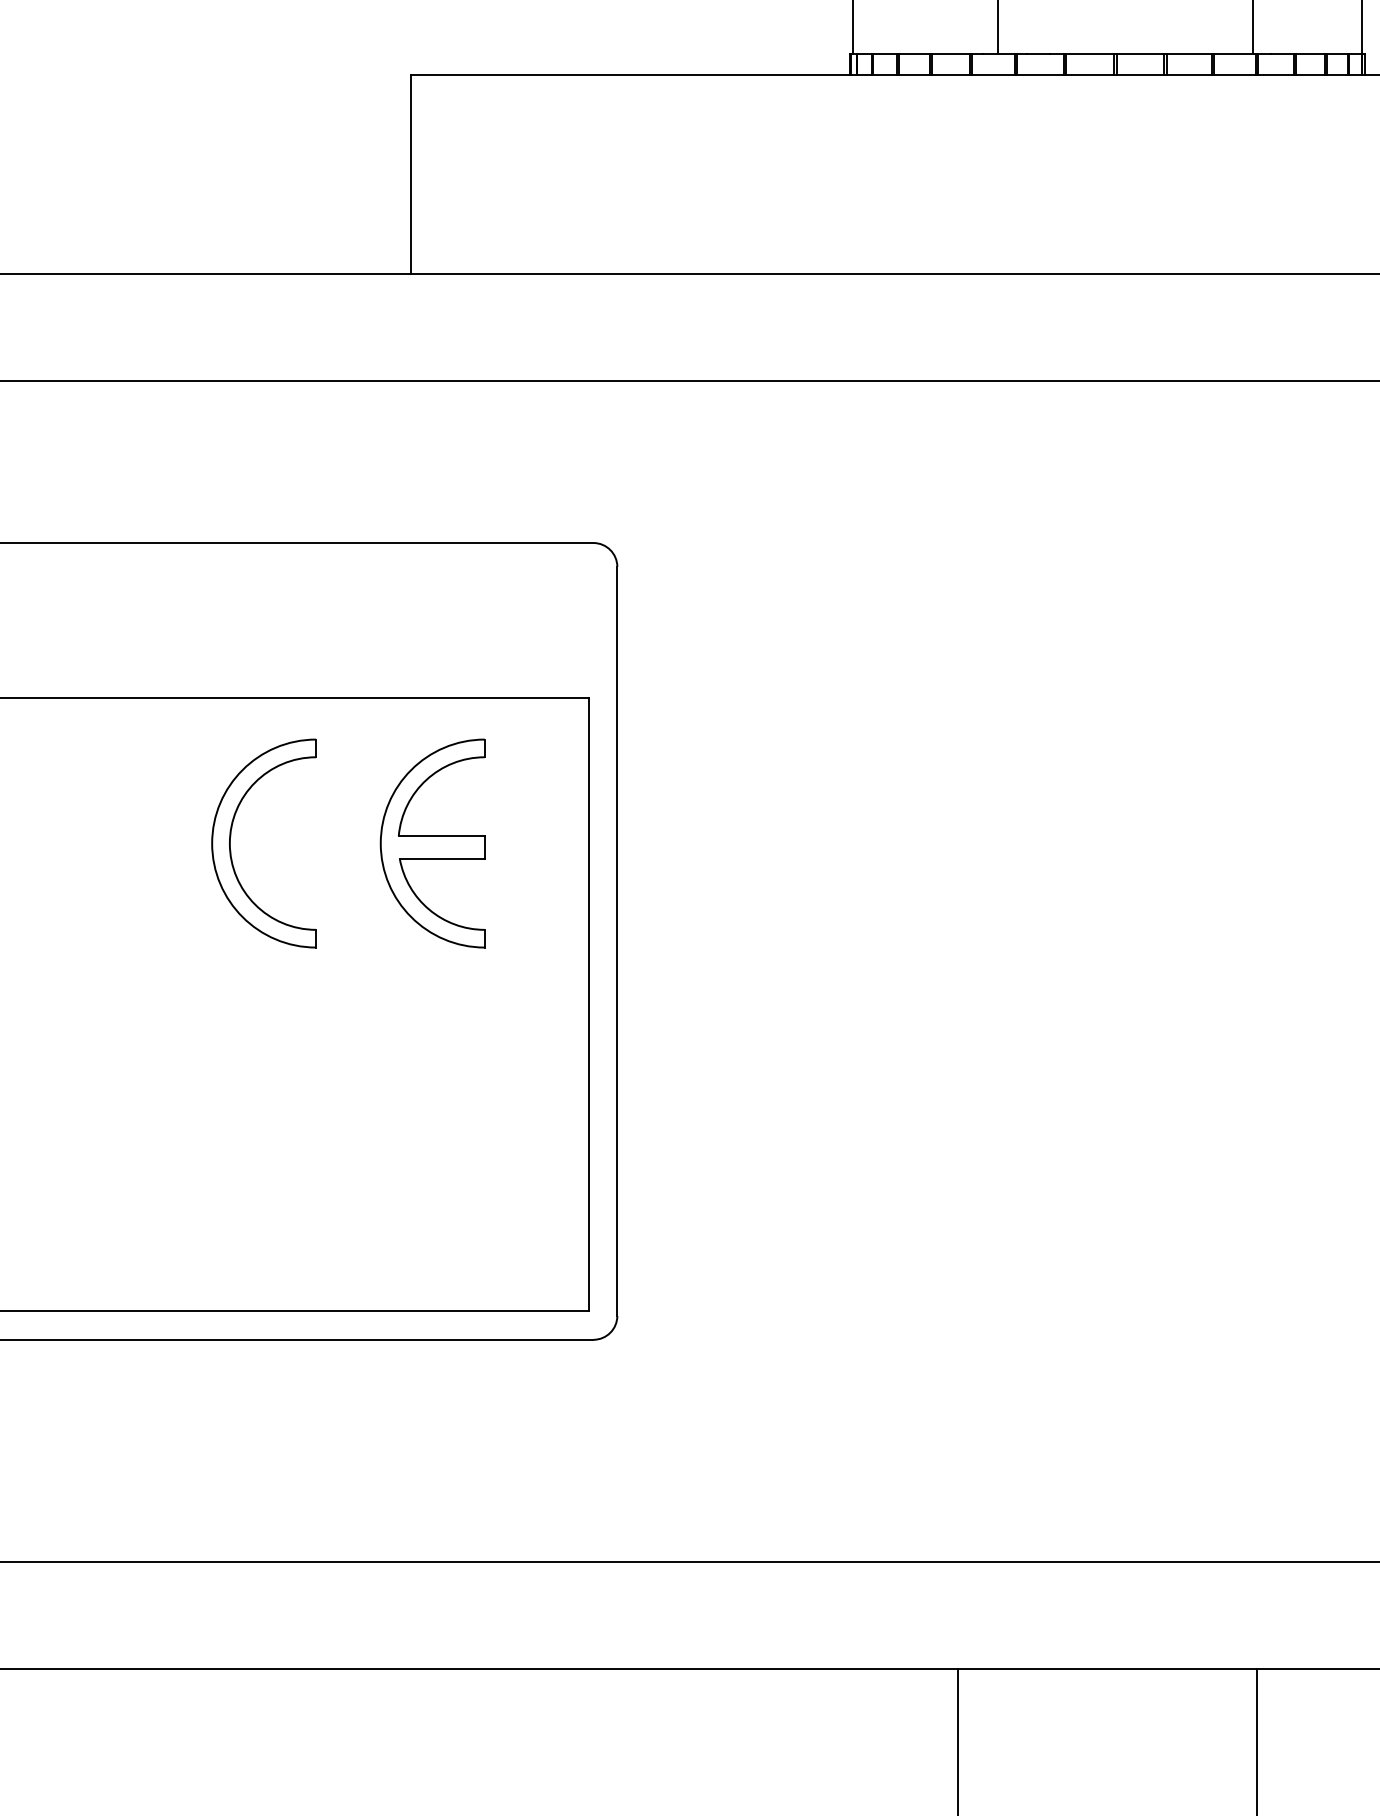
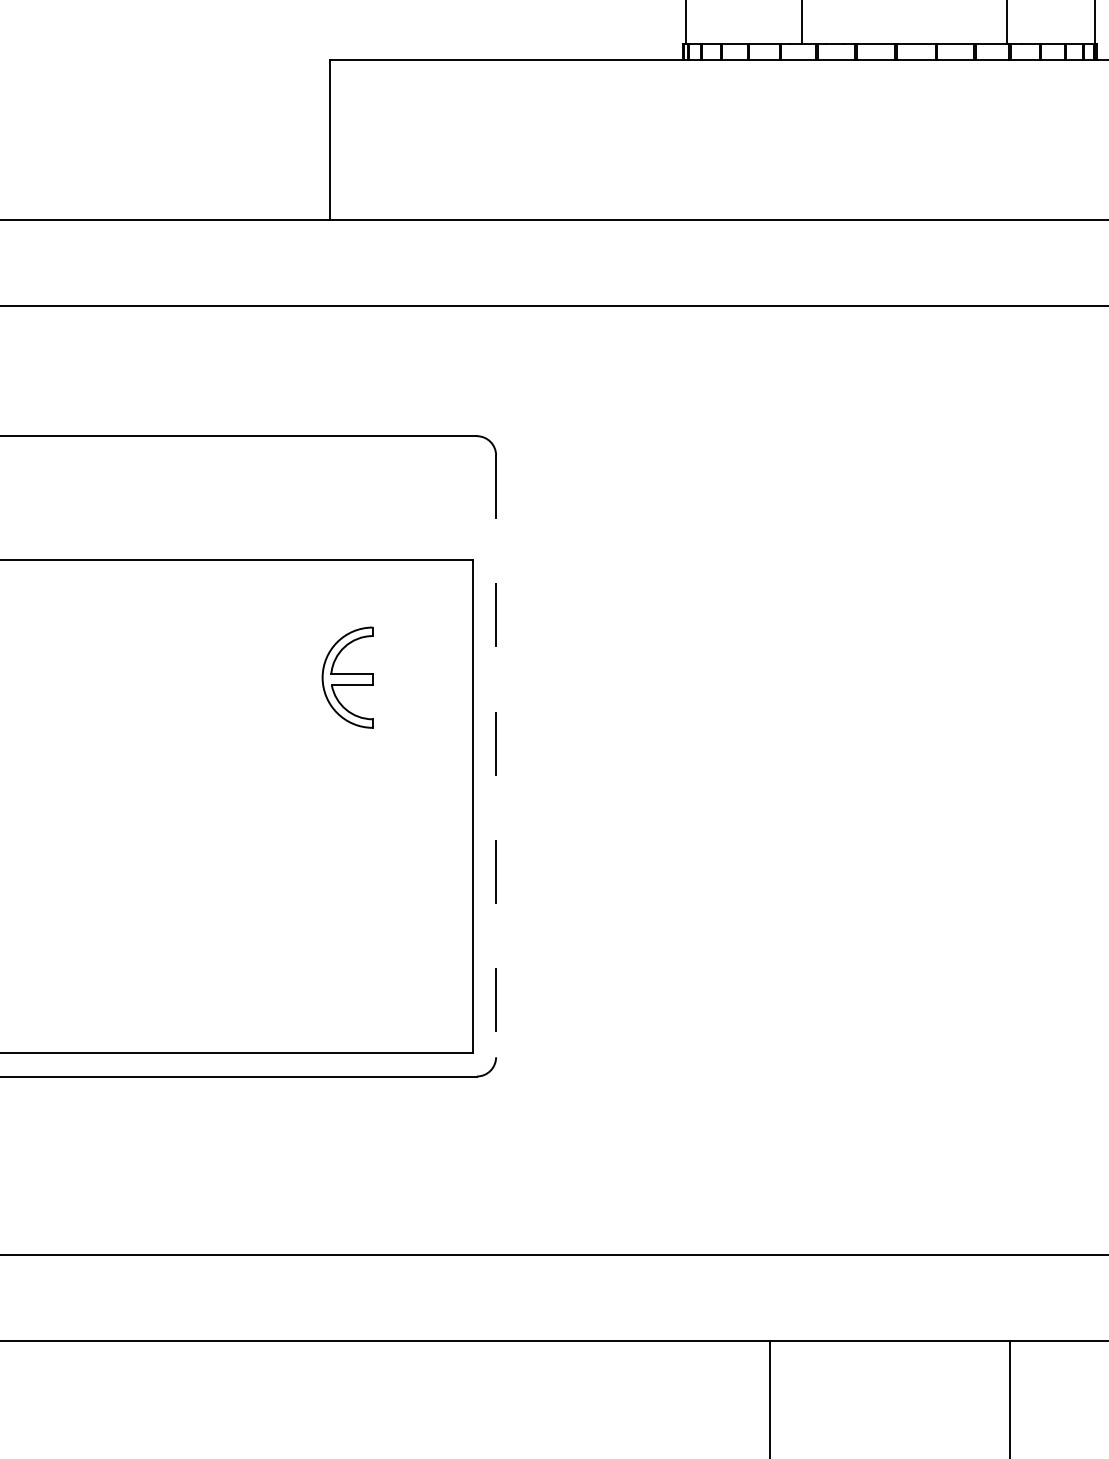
part: (231, 836) -> (186, 672), removed
part: (432, 843) -> (347, 677), size x0.6
line: (617, 941) -> (496, 756), solid -> dashed

